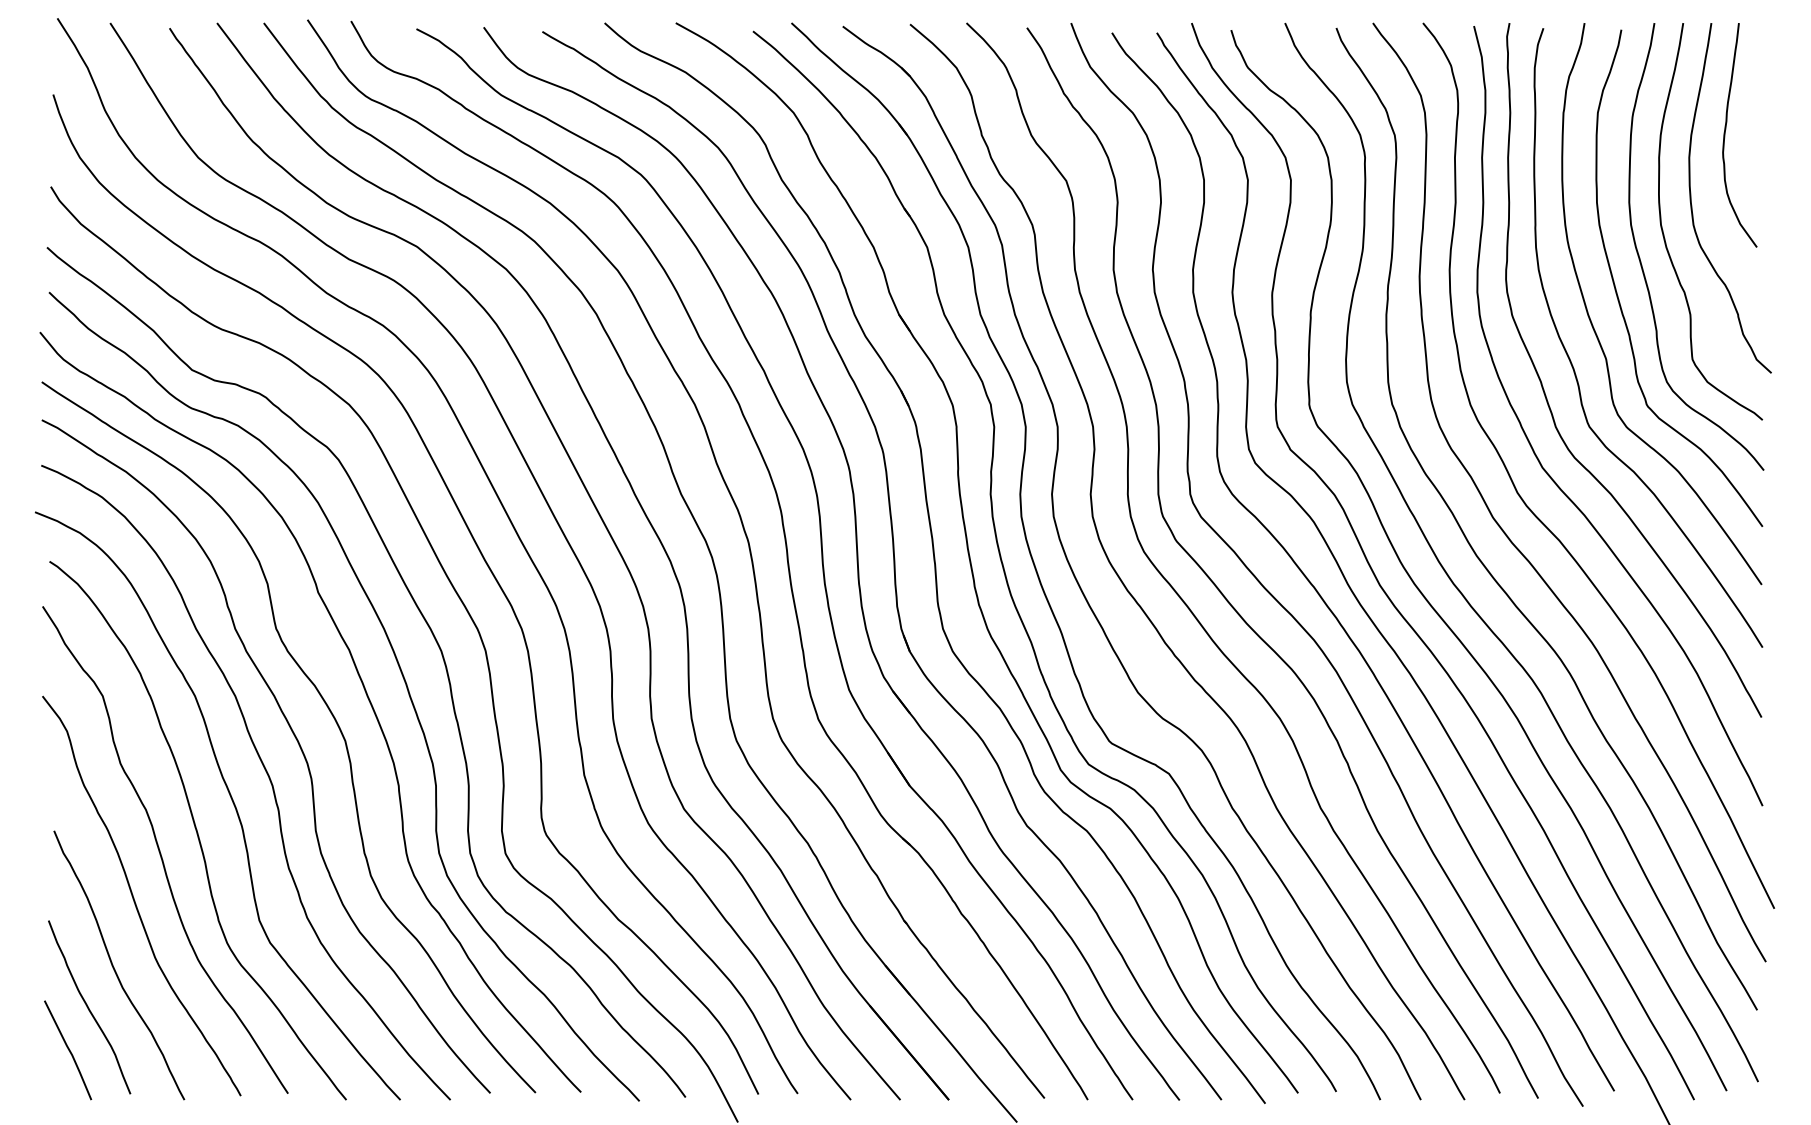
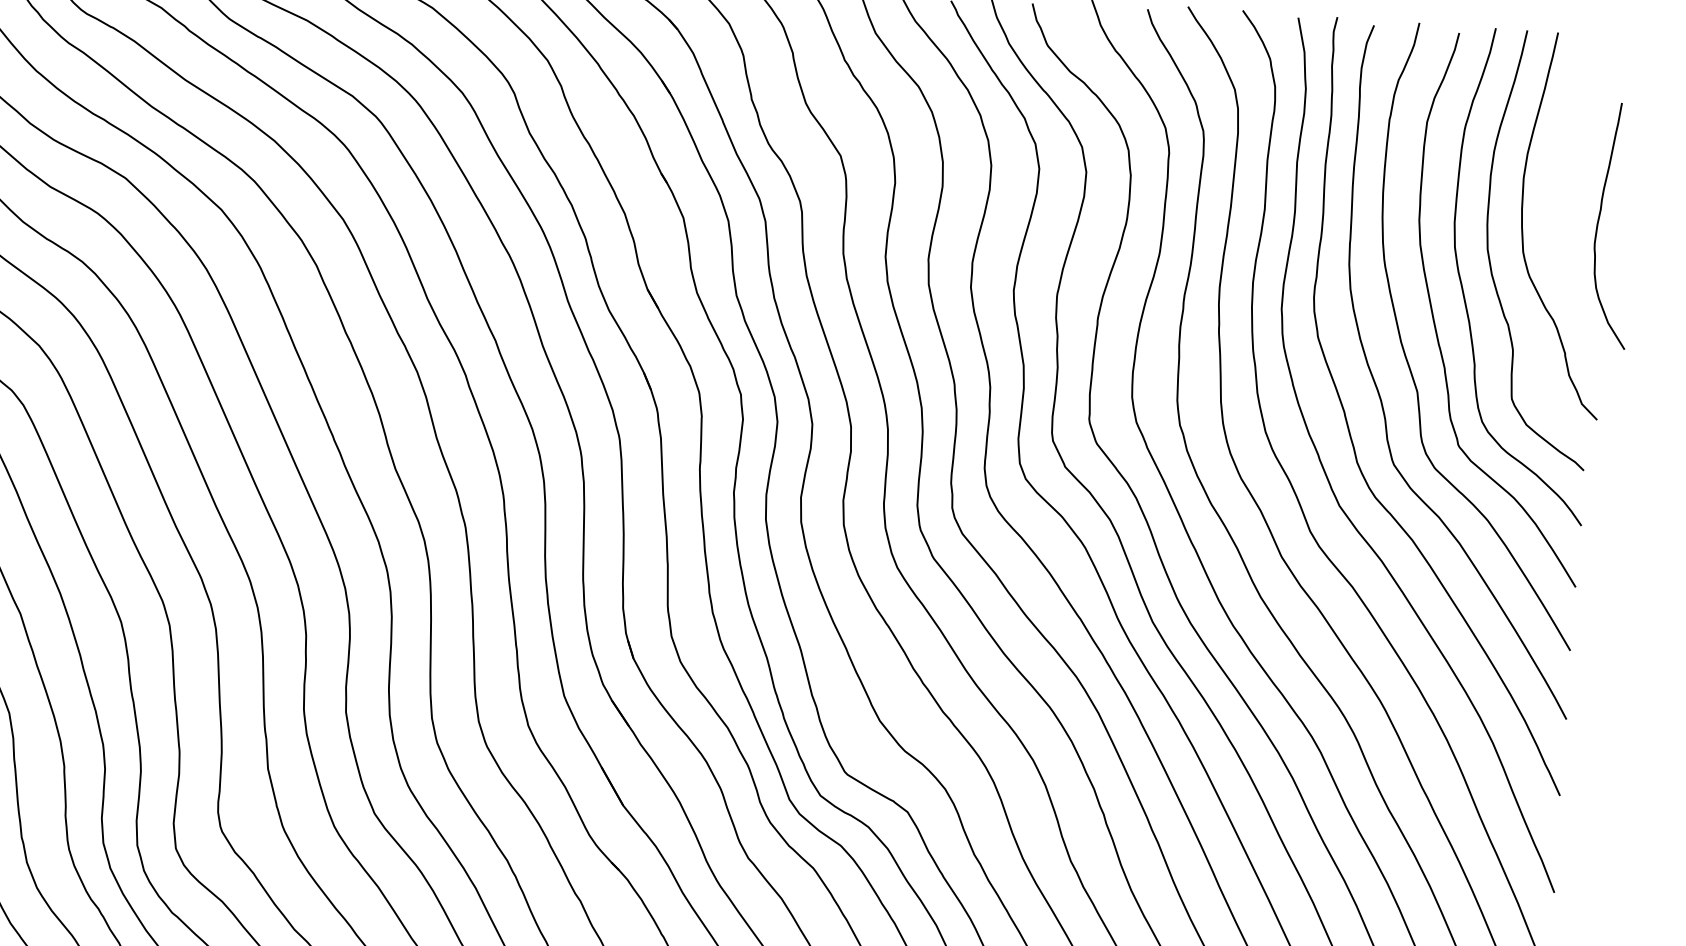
curve: (1725, 135) -> (1598, 224), moved

